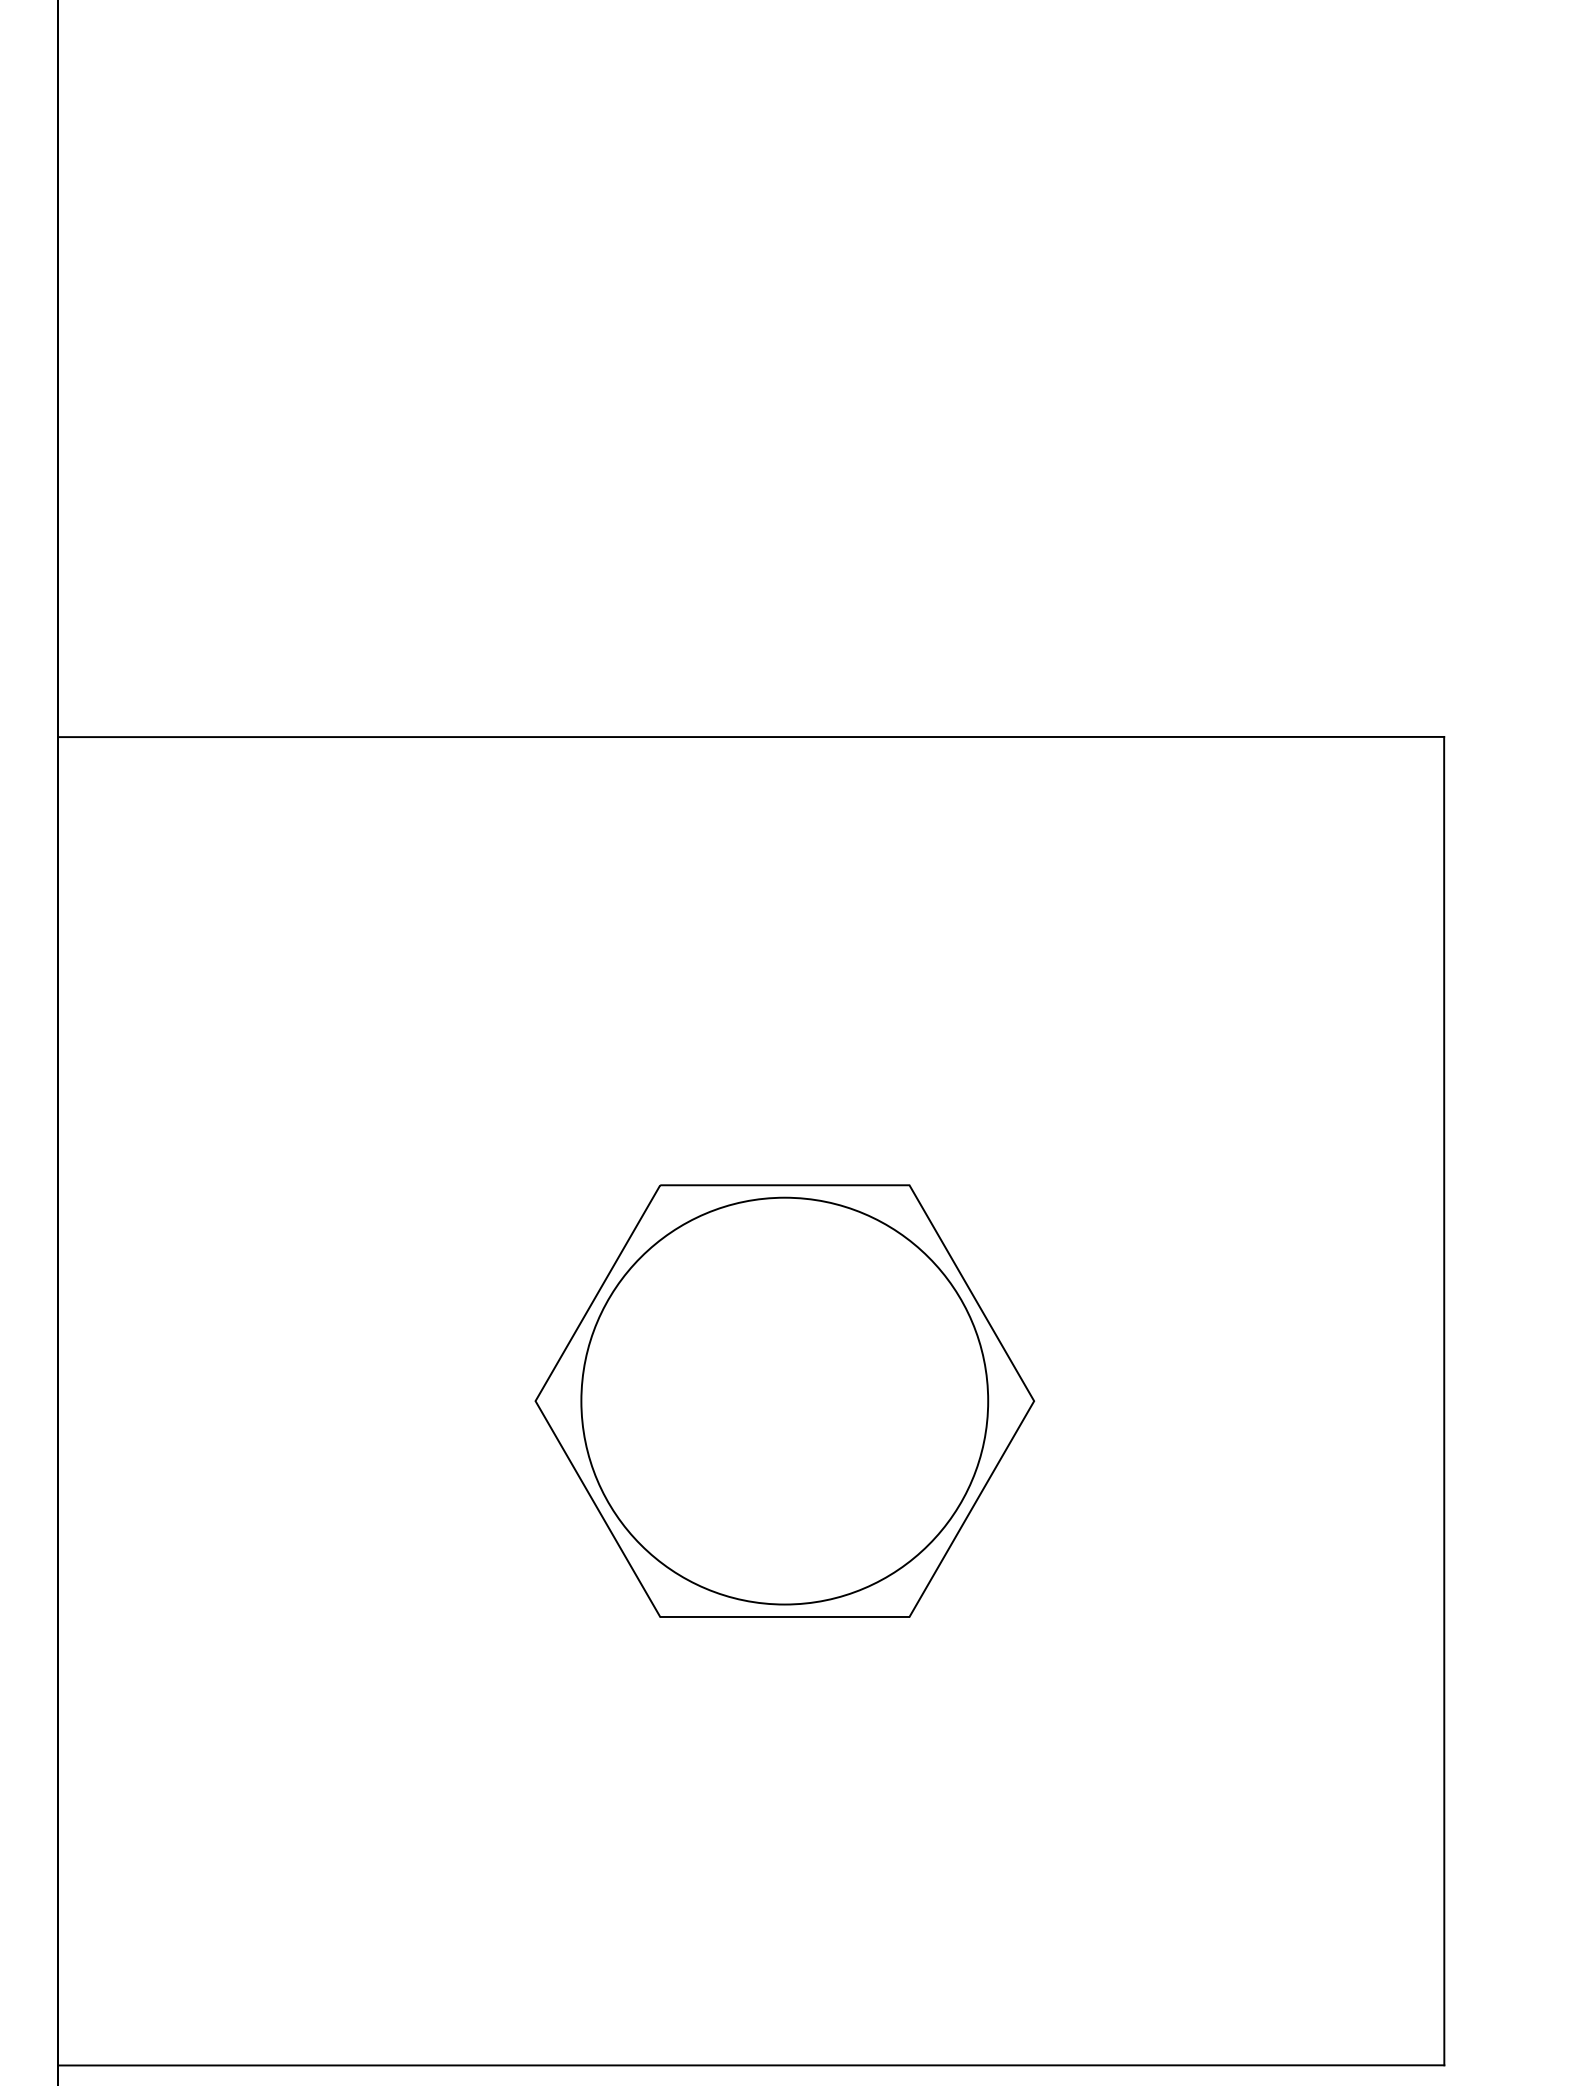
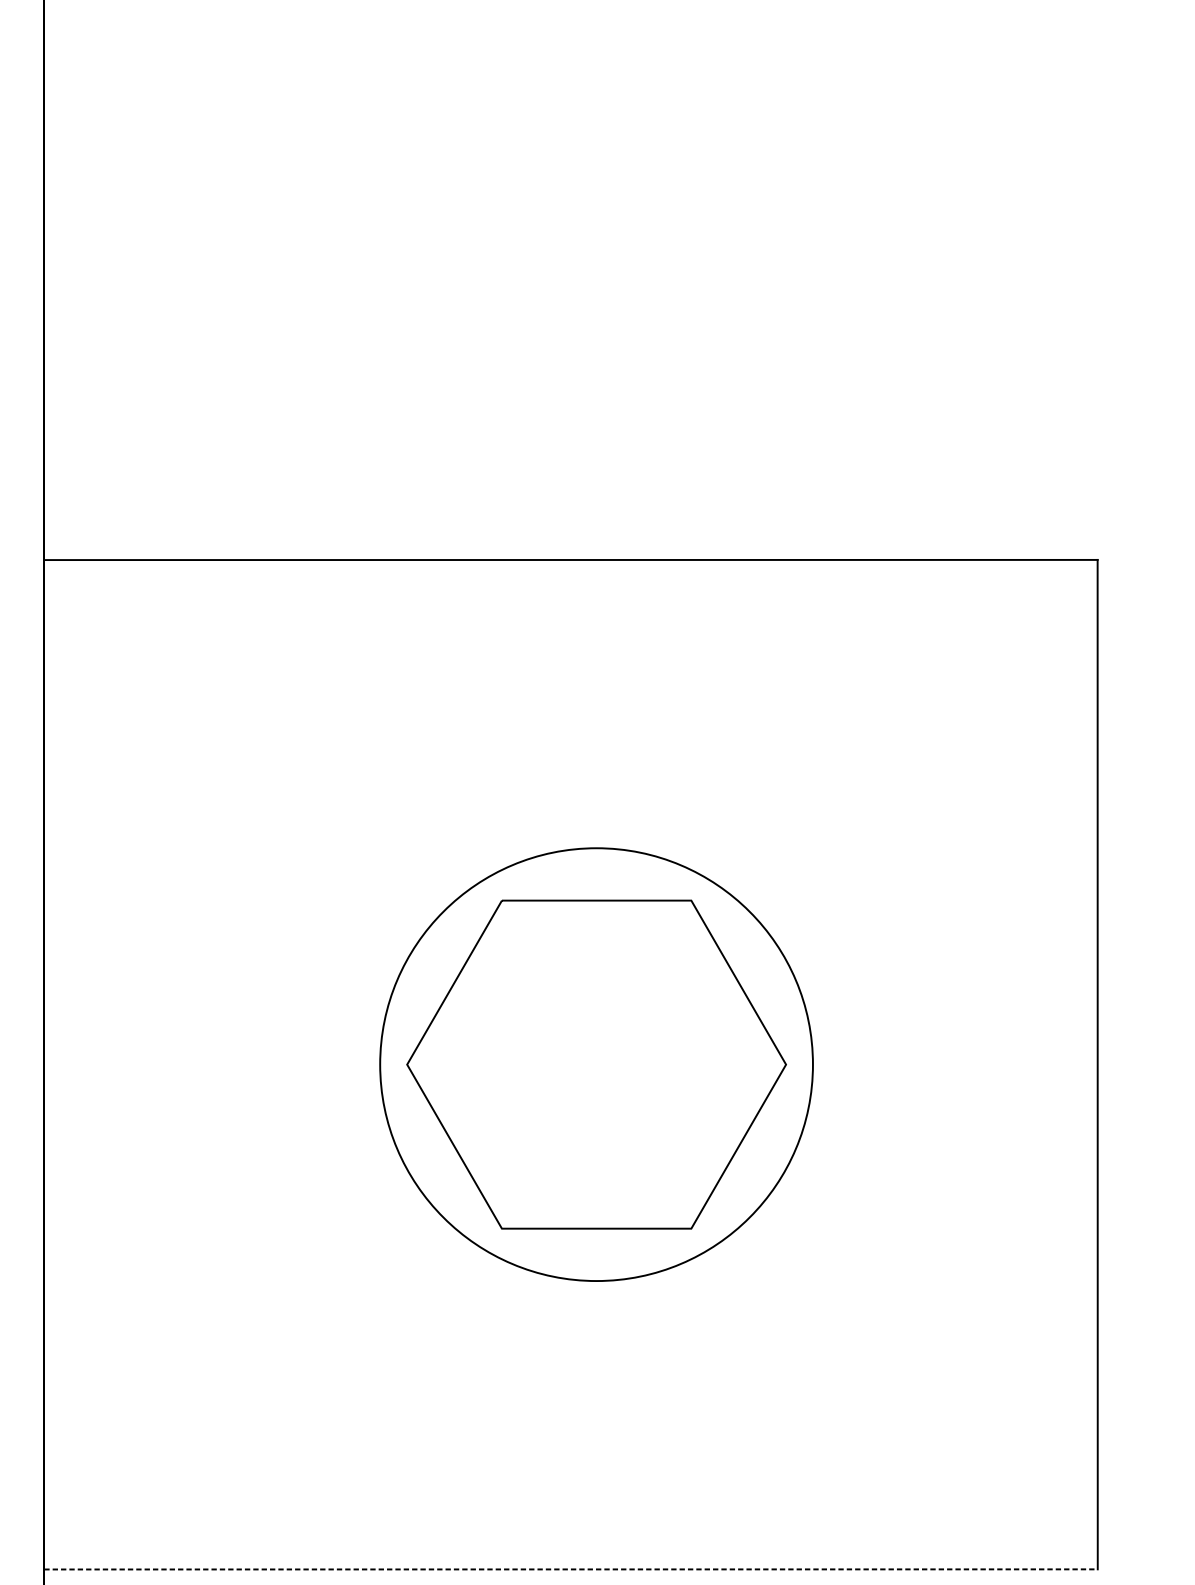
circle: (784, 1400) -> (596, 1064), size x1.4
line: (751, 2065) -> (571, 1569), solid -> dashed

